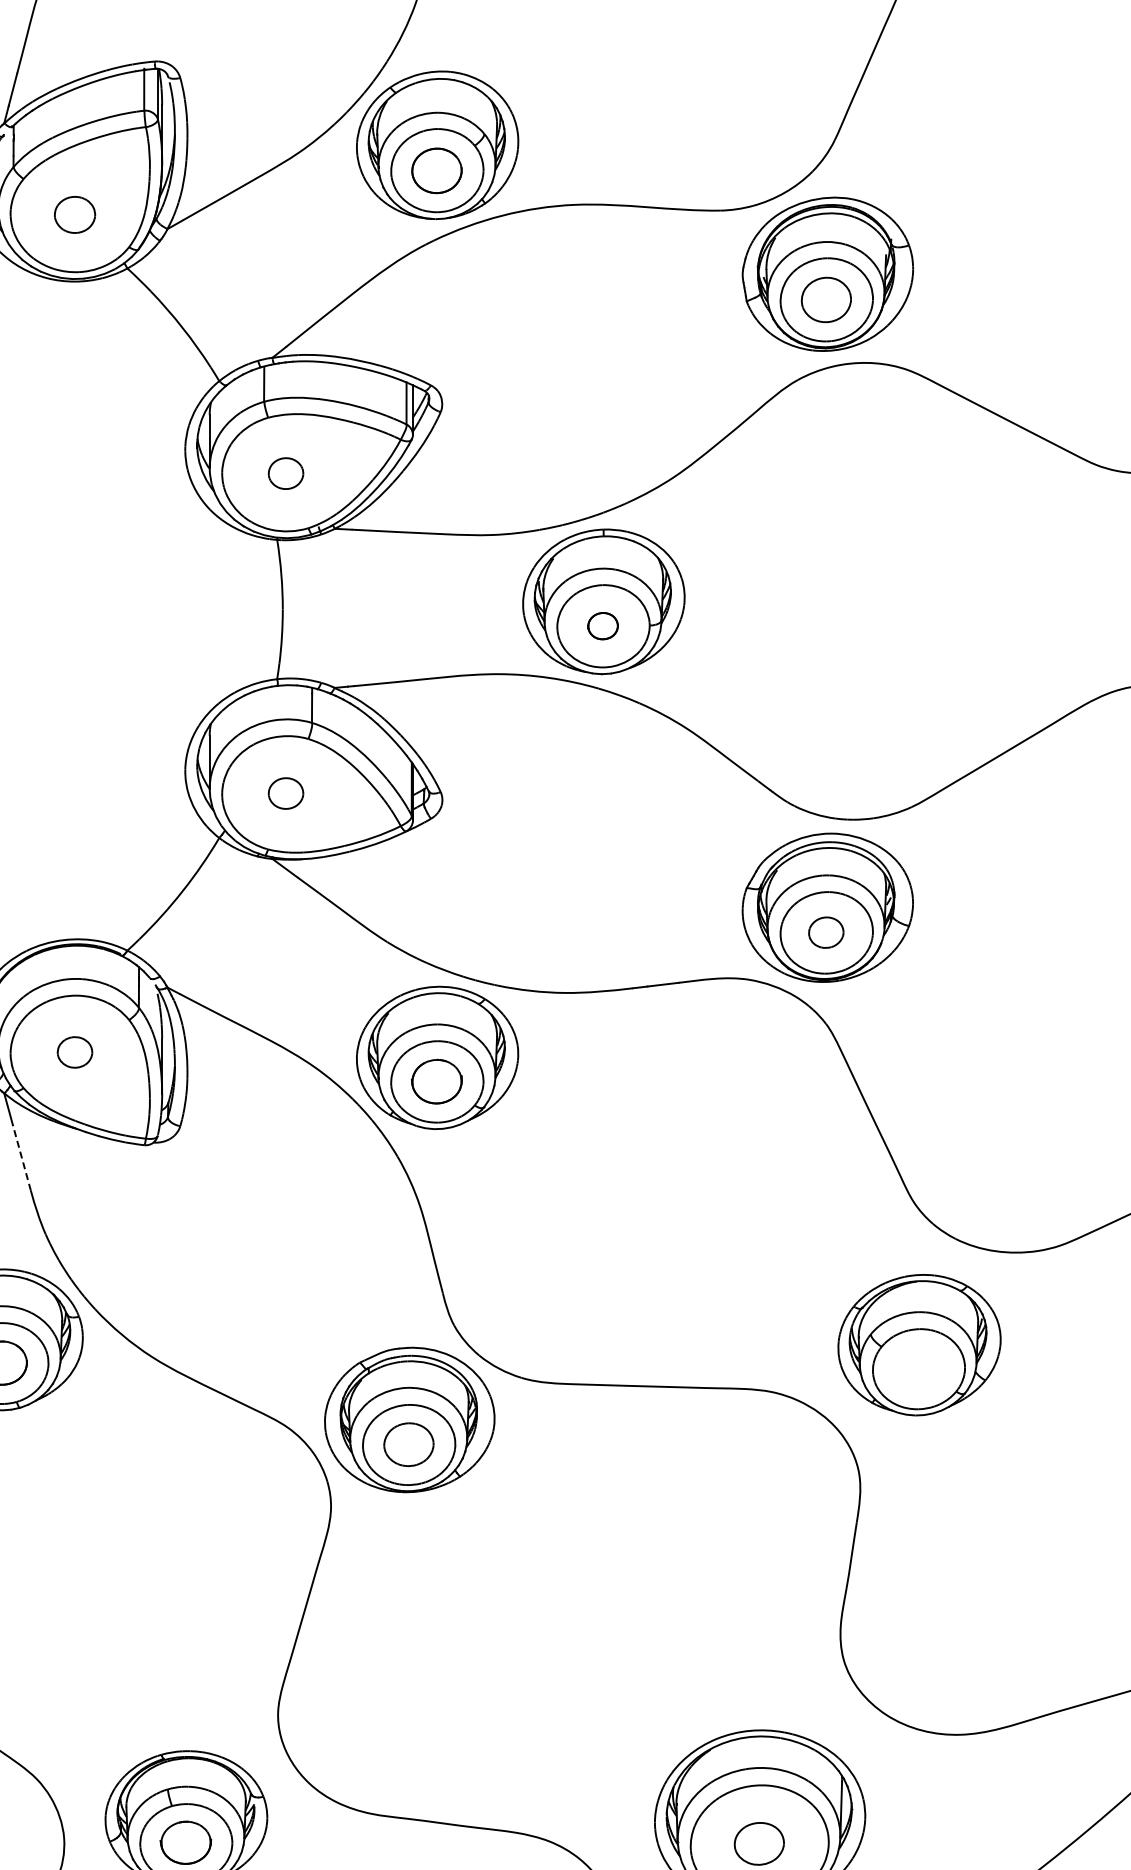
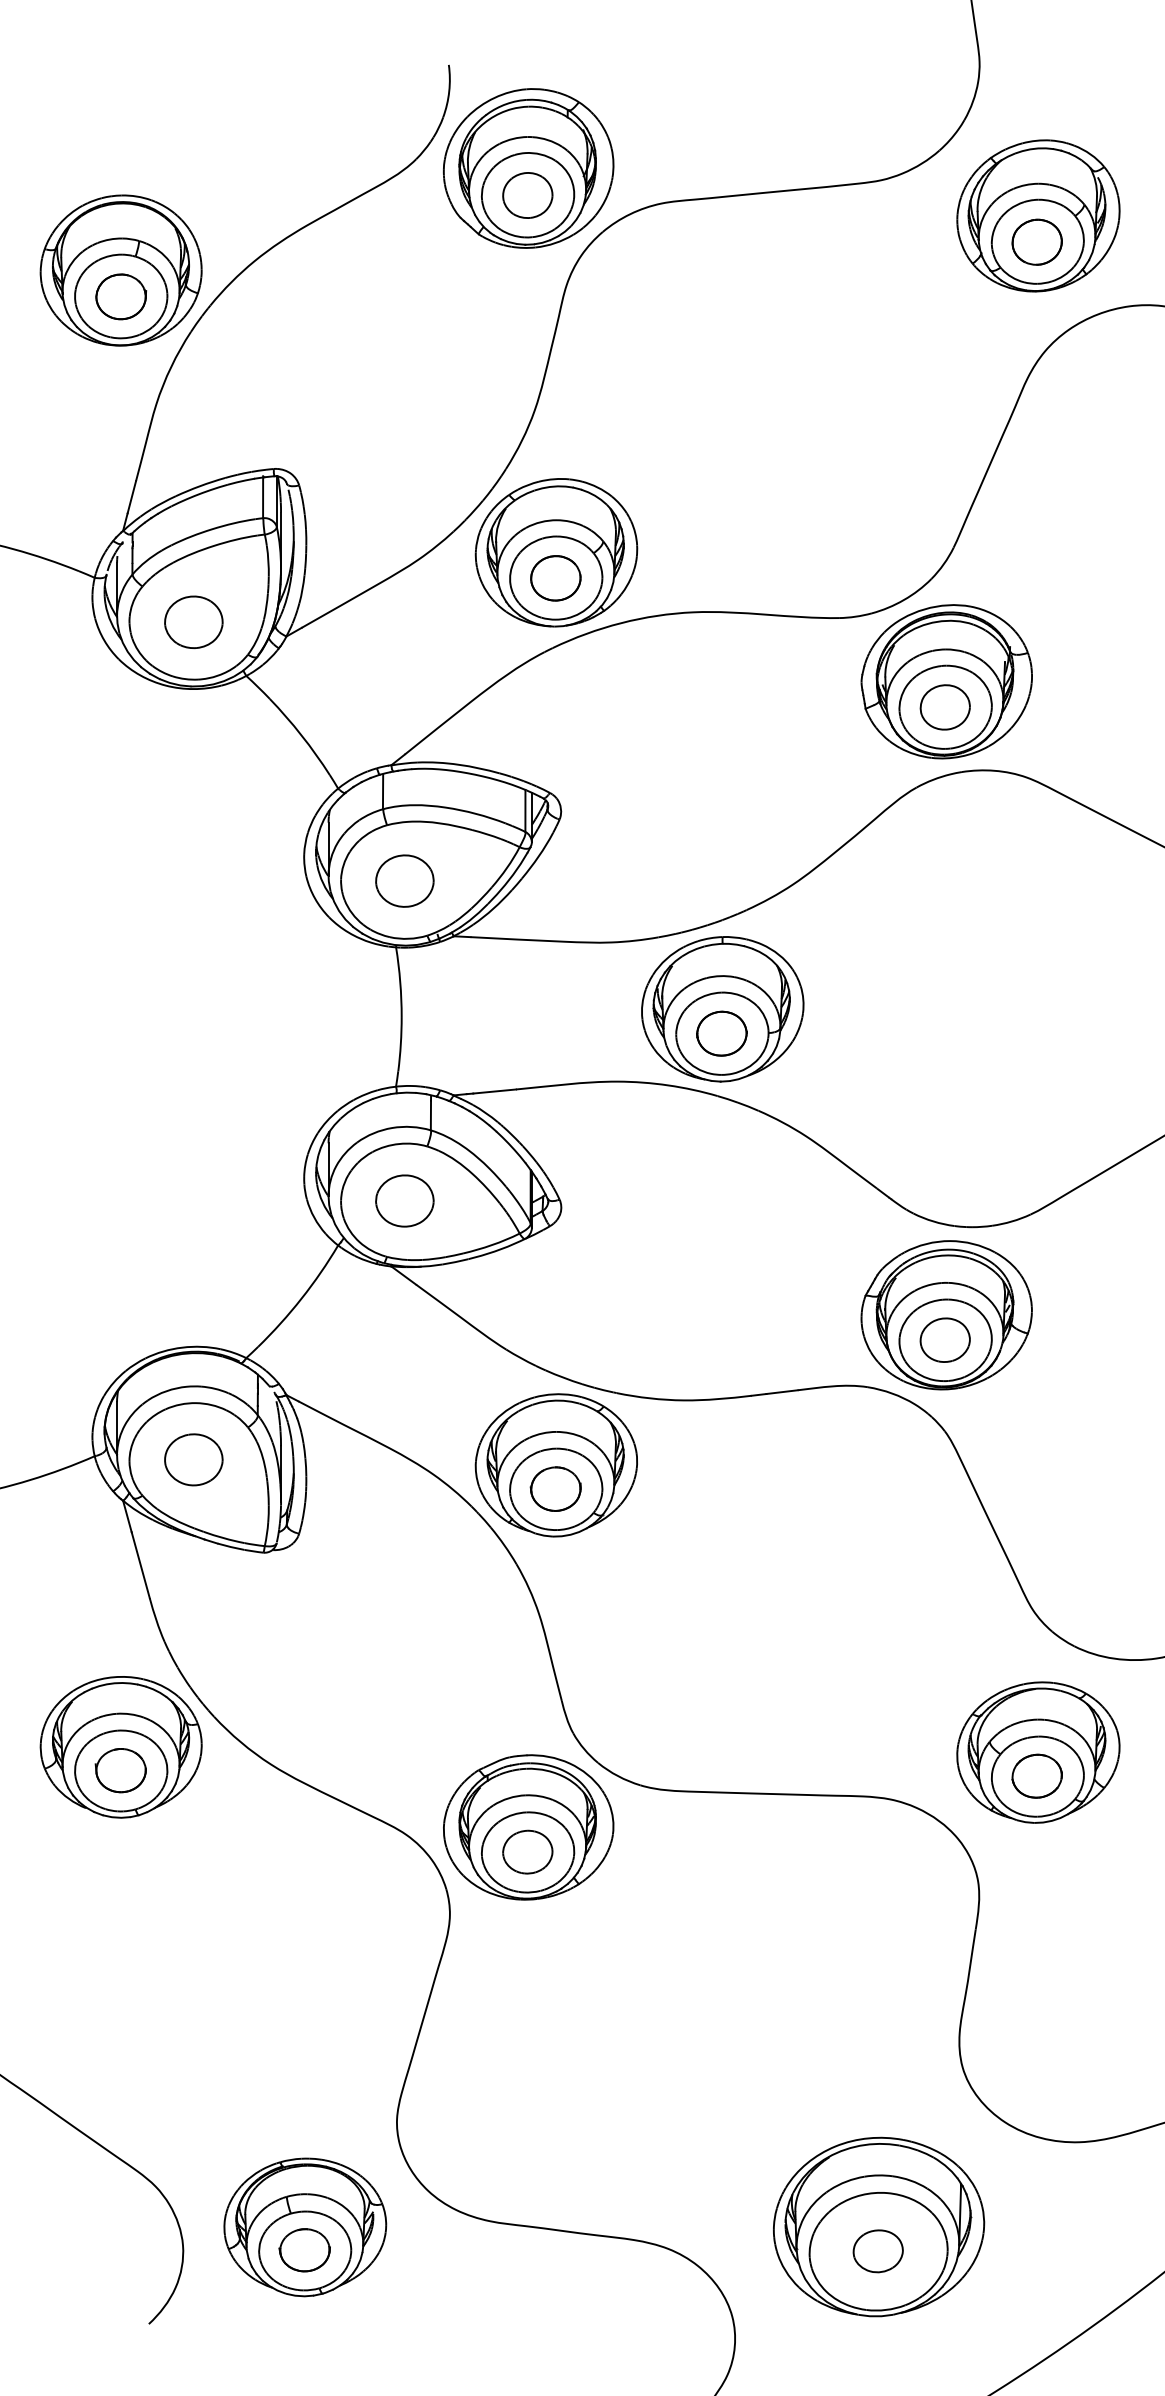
part: (74, 215) -> (193, 622), size x1.43
part: (285, 473) -> (404, 880), size x1.67
part: (602, 626) -> (721, 1033), size x1.67
part: (285, 793) -> (404, 1200), size x1.67
part: (825, 932) -> (944, 1339), size x1.43
part: (74, 1052) -> (193, 1459), size x1.67
line: (21, 1157) -> (140, 1564), dashed -> solid
part: (917, 1368) -> (1036, 1775), added

